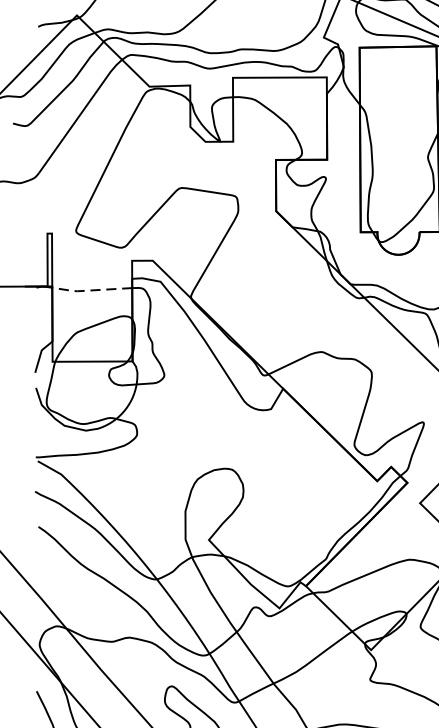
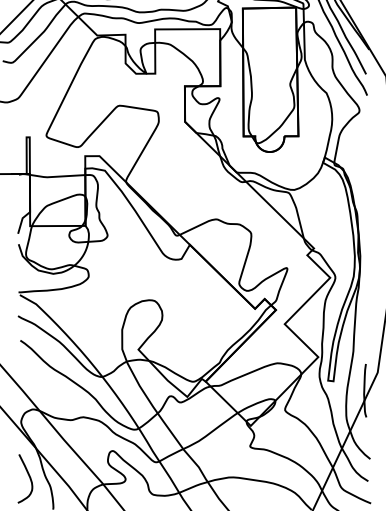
line: (90, 290) -> (56, 176), dashed -> solid

